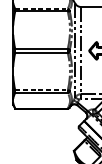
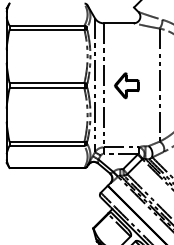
line: (41, 8) -> (47, 25), dashed -> solid
line: (41, 89) -> (47, 141), dashed -> solid

